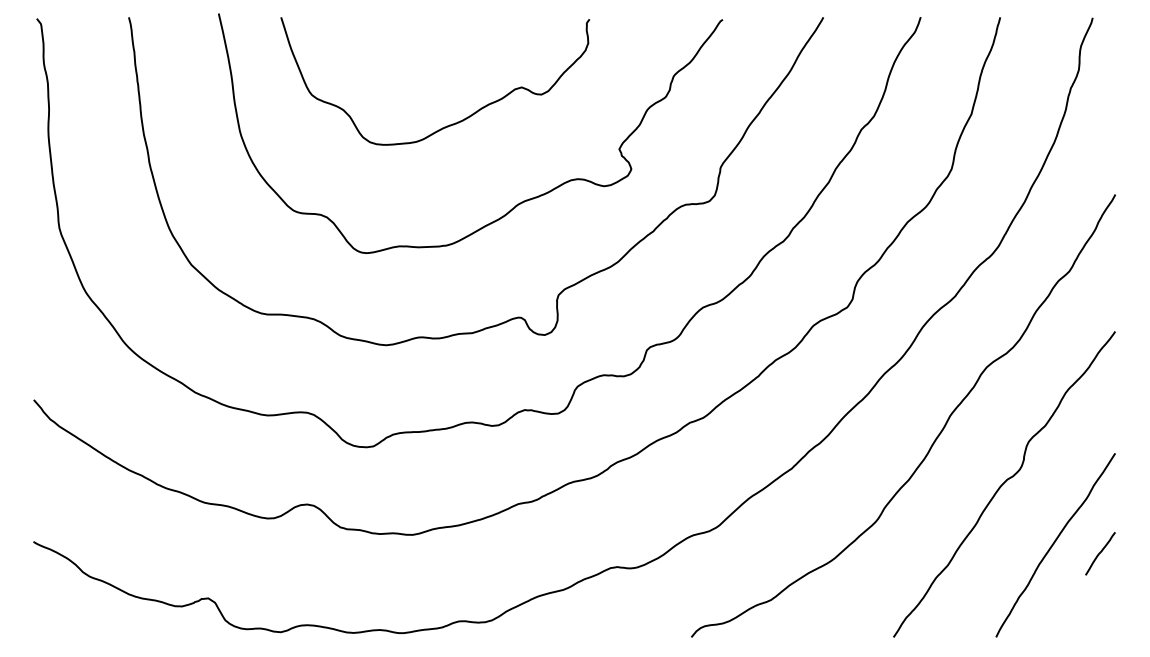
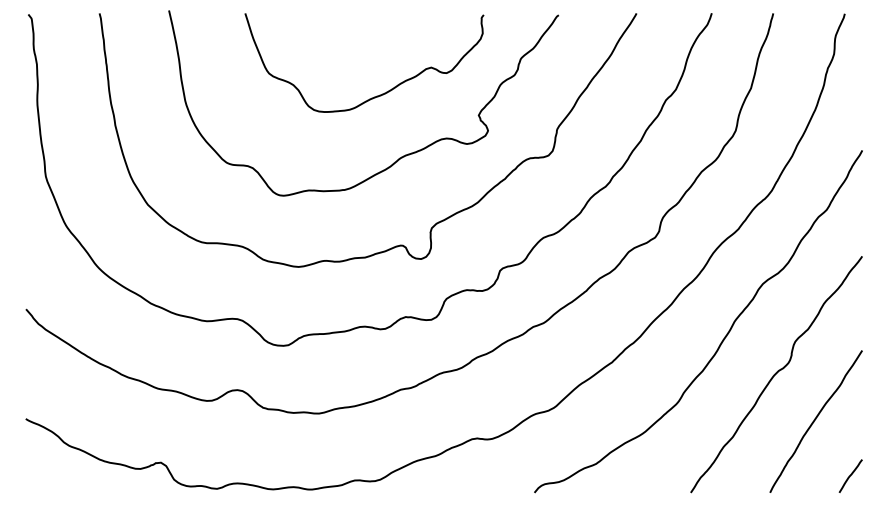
curve: (450, 123) -> (376, 95), moved
curve: (1100, 552) -> (850, 475), moved

